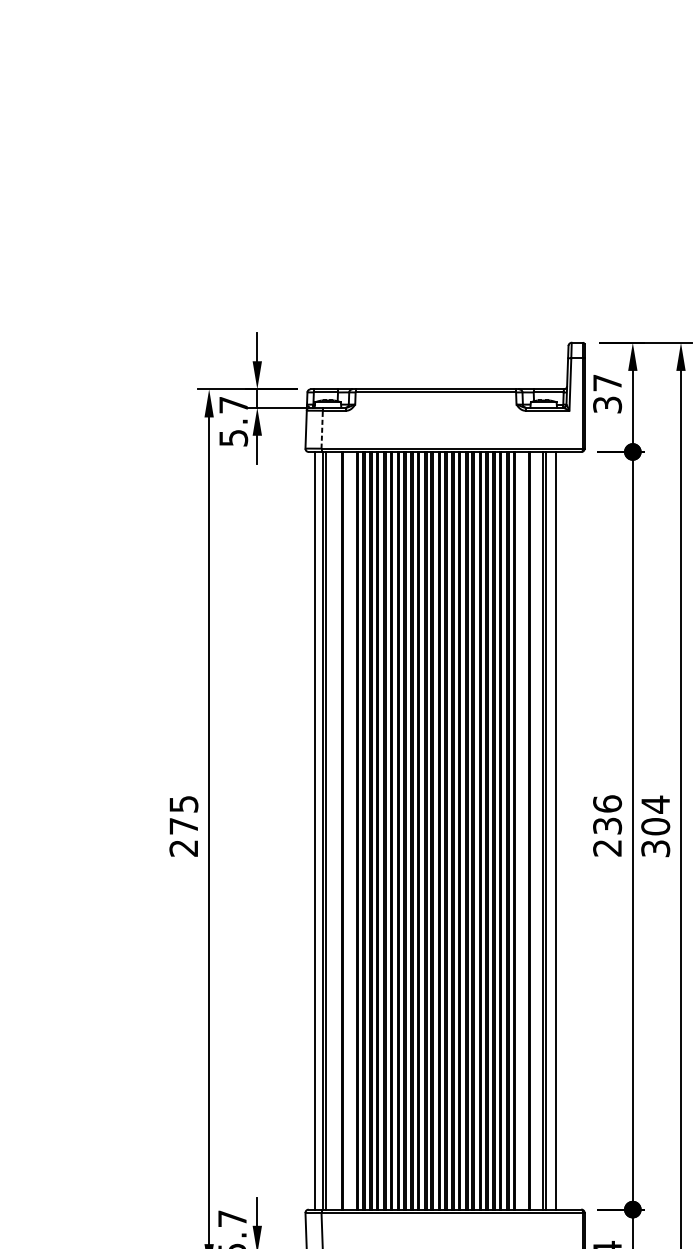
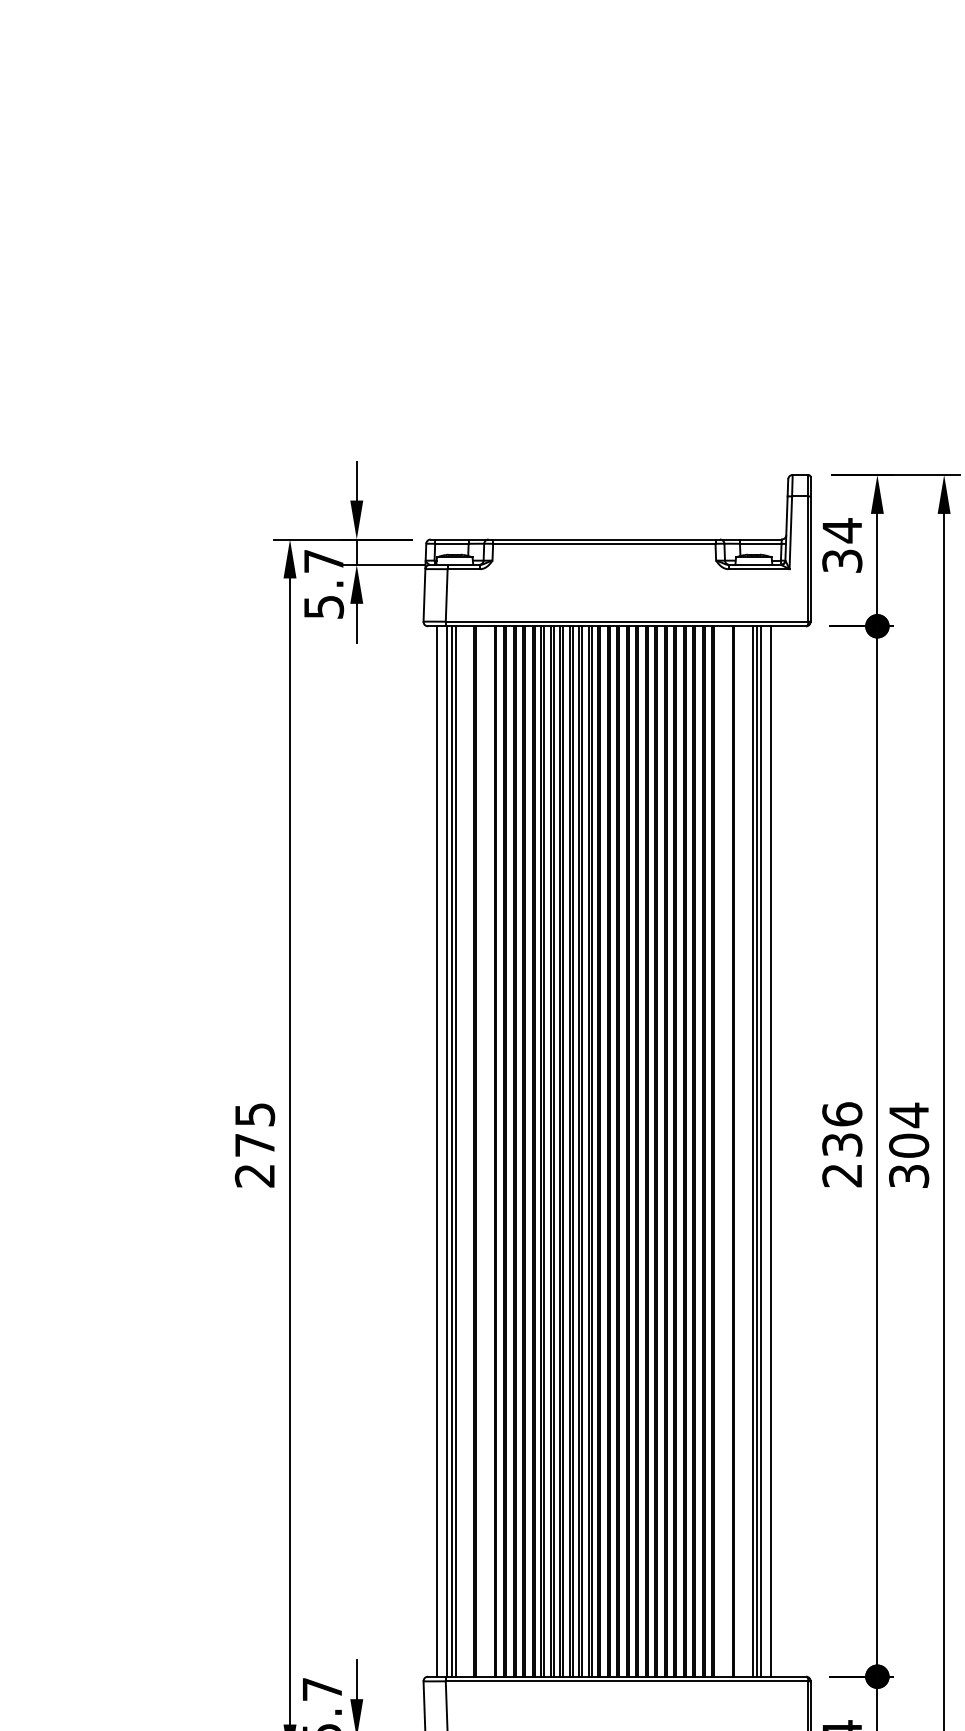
text: (606, 382) -> (841, 530), 37 -> 34
line: (322, 429) -> (446, 594), dashed -> solid
line: (328, 830) -> (455, 1151), added
line: (549, 830) -> (761, 1151), added

